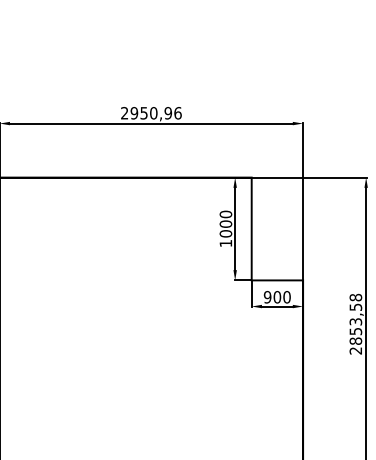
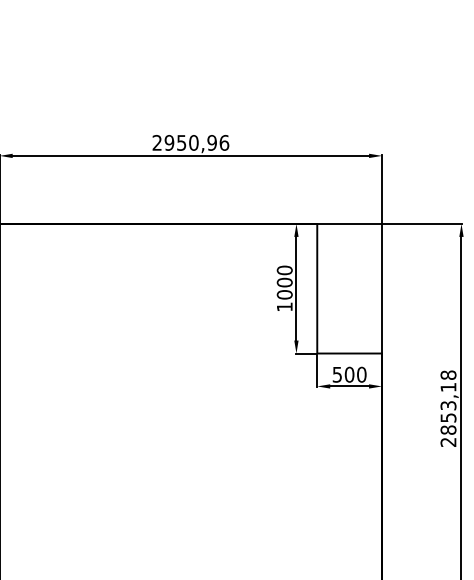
text: (267, 297) -> (337, 375), 900 -> 500
text: (355, 306) -> (448, 386), 2853,58 -> 2853,18

